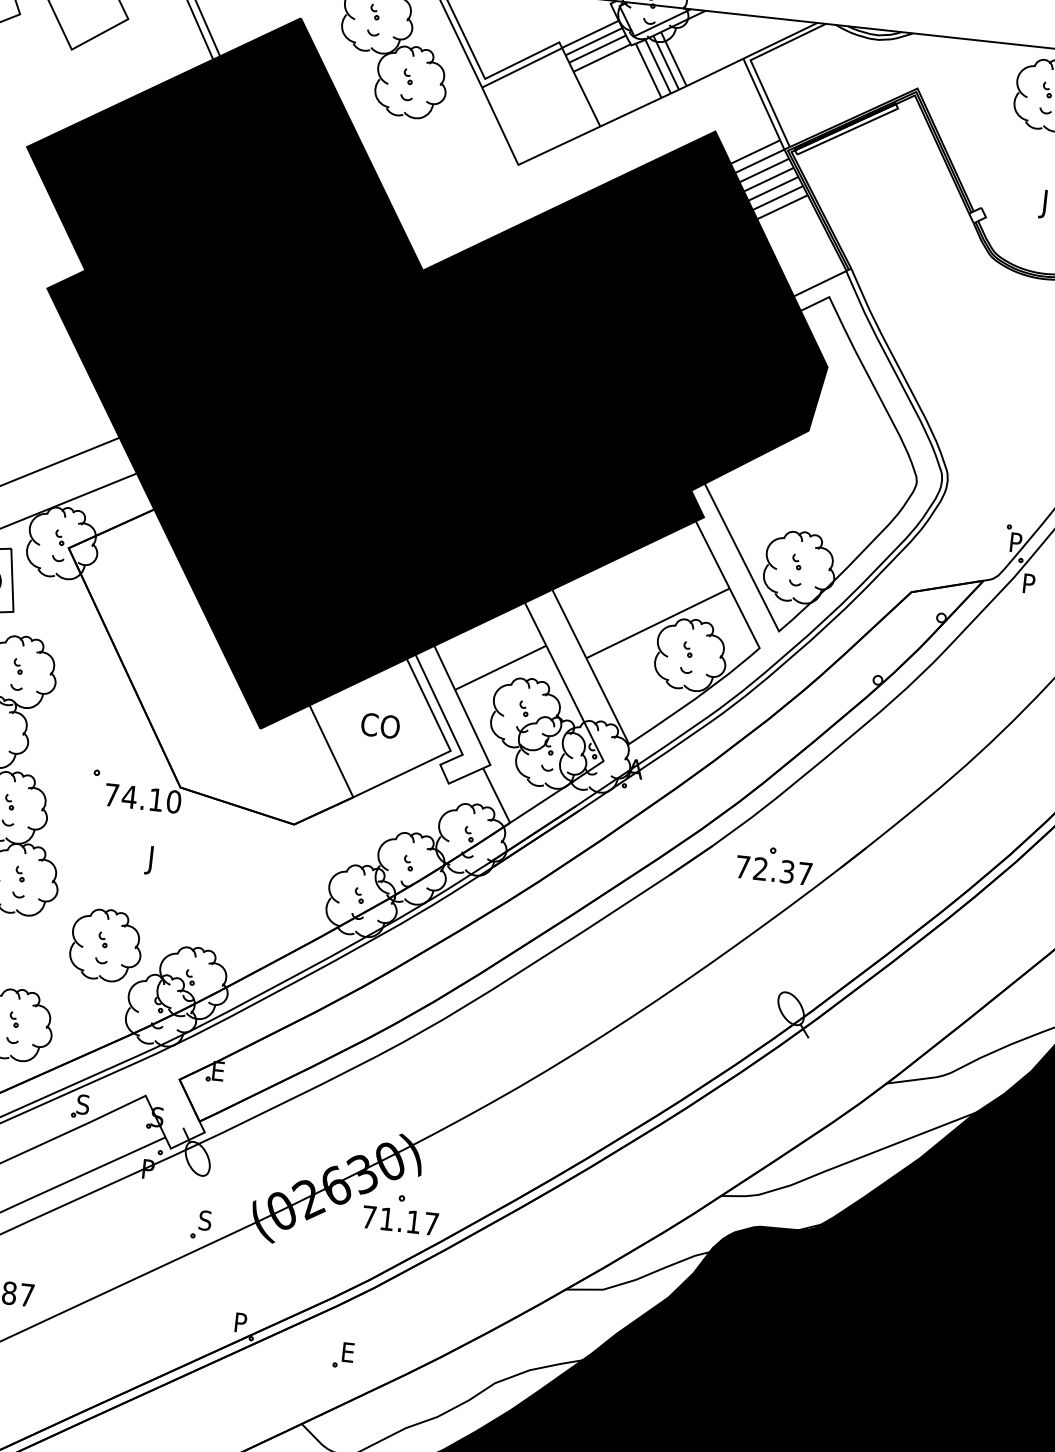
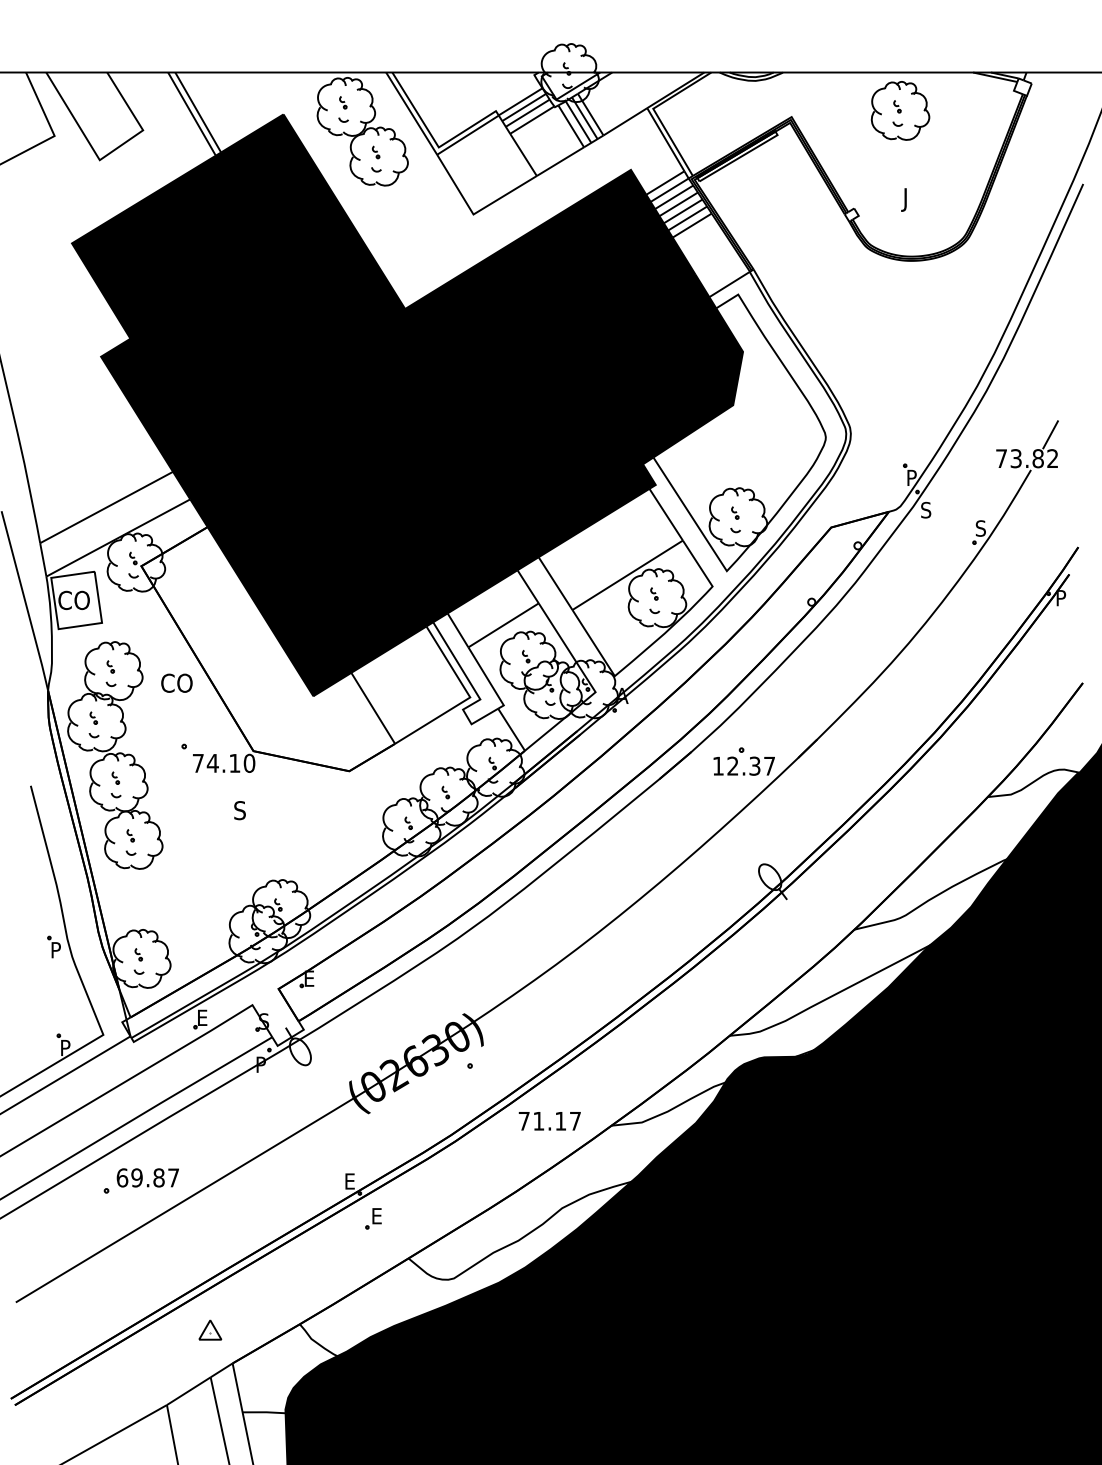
text: (1029, 582) -> (926, 509), P -> S
text: (380, 724) -> (176, 682), moved
text: (154, 860) -> (238, 812), J -> S
text: (743, 866) -> (718, 765), 72.37 -> 12.37
part: (105, 945) -> (206, 886), removed
text: (83, 1104) -> (202, 1017), S -> E
text: (399, 1220) -> (549, 1121), moved
part: (201, 1225) -> (309, 1105), removed
text: (241, 1322) -> (350, 1181), P -> E
part: (343, 1354) -> (373, 1218), moved

